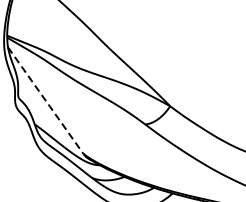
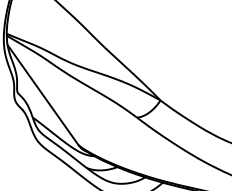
line: (46, 101) -> (43, 95), dashed -> solid

